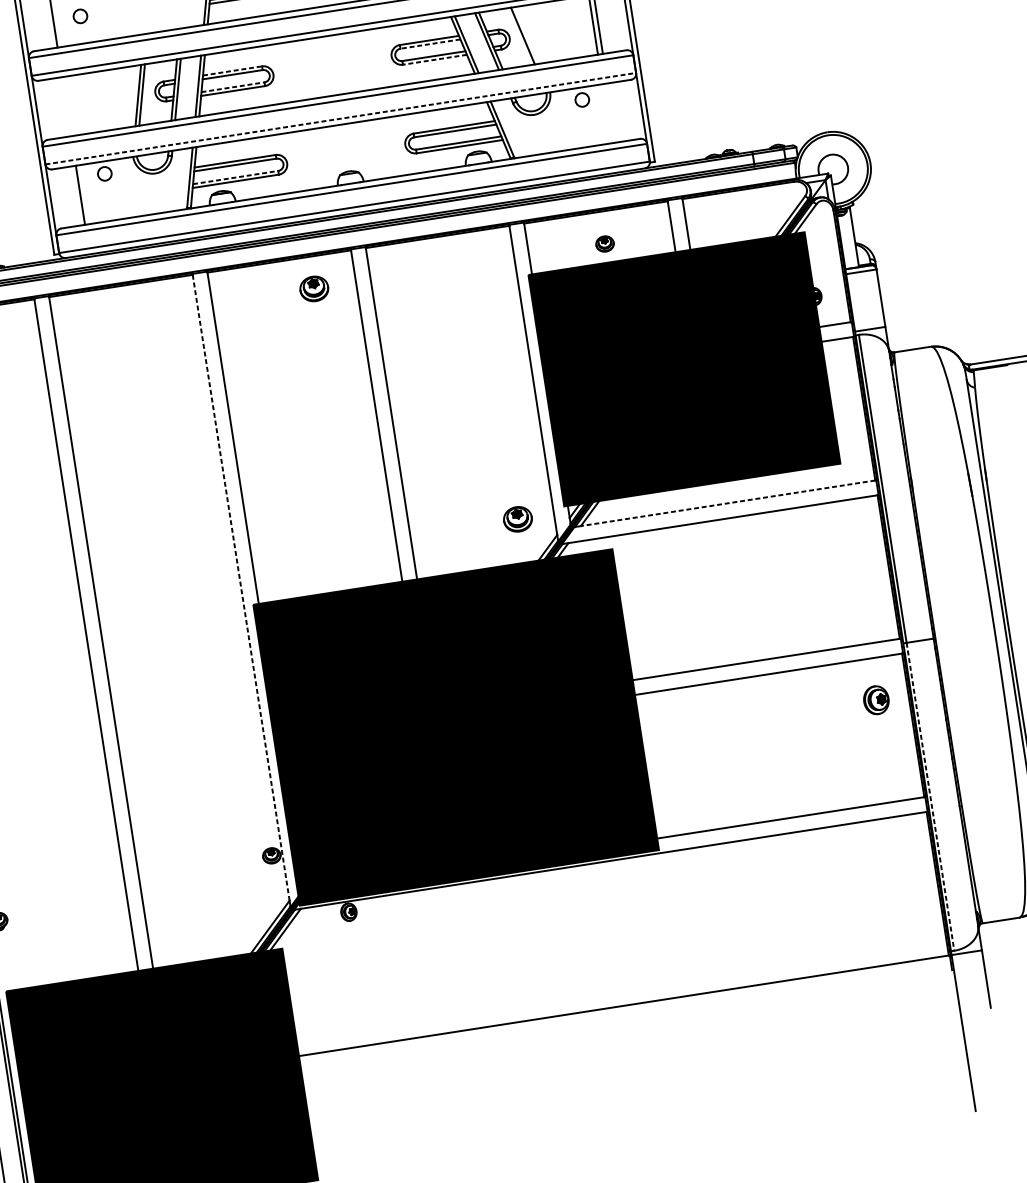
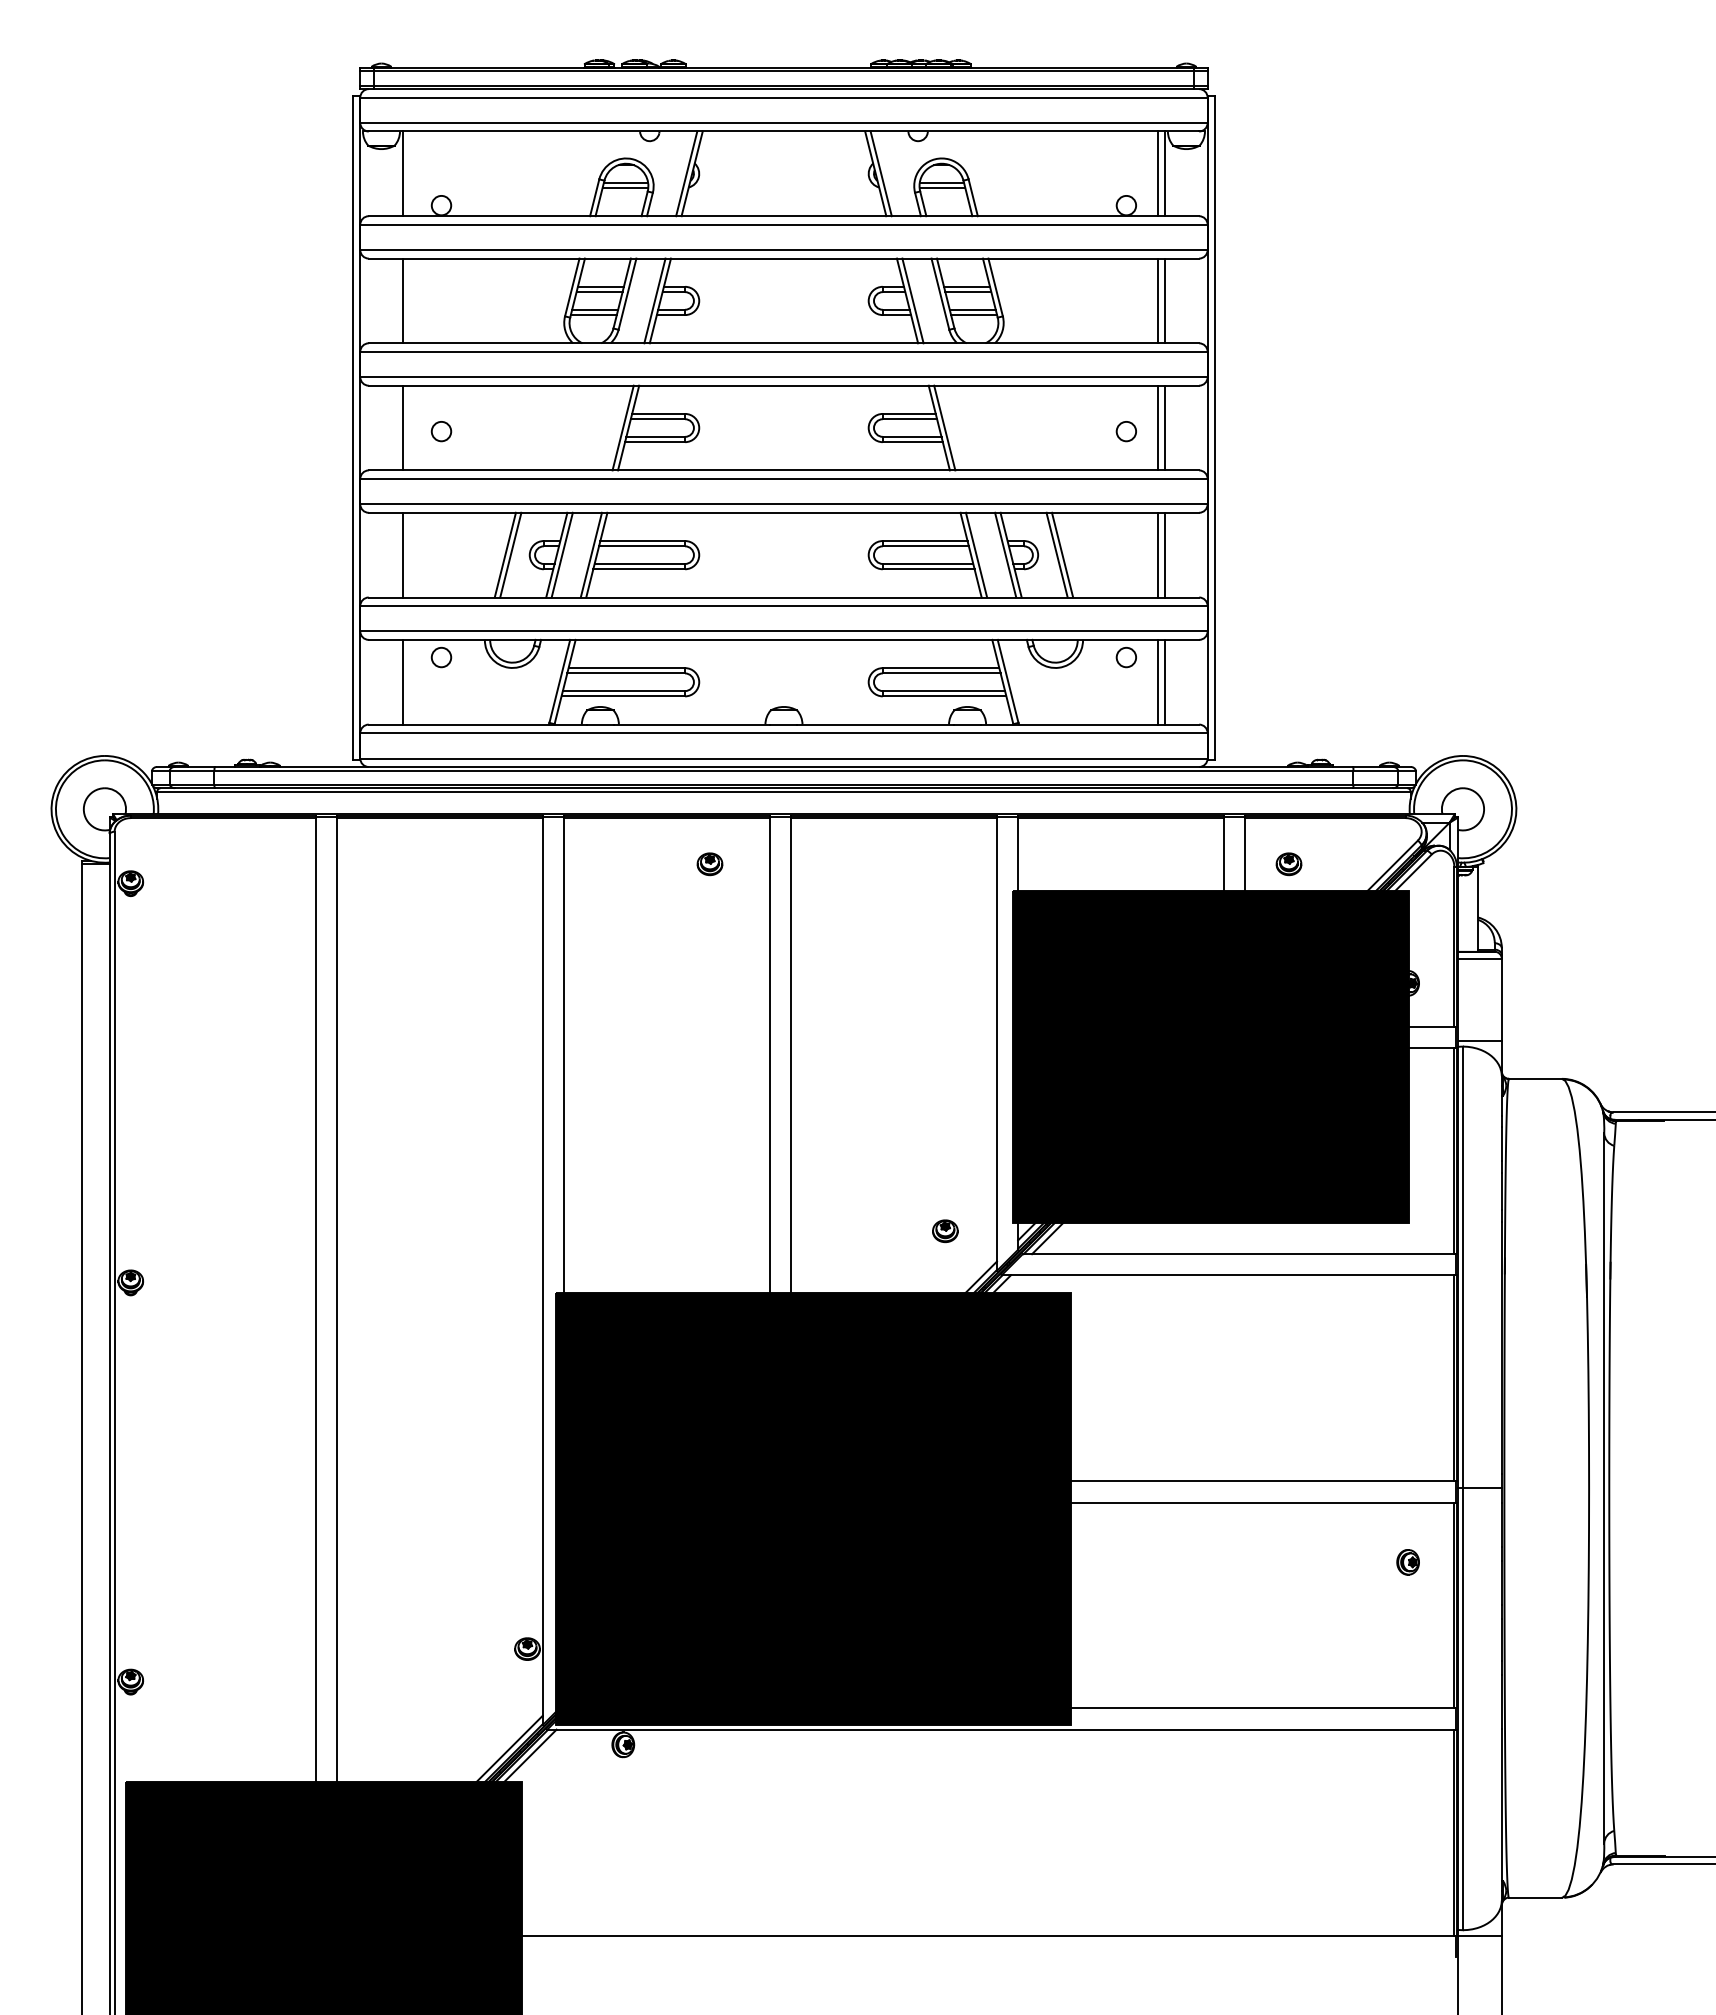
line: (526, 35) -> (1062, 554), added
line: (430, 44) -> (925, 546), dashed -> solid
line: (434, 59) -> (928, 569), dashed -> solid
line: (233, 71) -> (643, 541), dashed -> solid
line: (233, 86) -> (640, 563), dashed -> solid
line: (66, 106) -> (402, 554), added
line: (612, 112) -> (1165, 681), added
line: (607, 113) -> (1158, 681), added
line: (340, 118) -> (783, 631), dashed -> solid
line: (236, 177) -> (624, 691), dashed -> solid
part: (604, 244) -> (1288, 864), moved
part: (314, 289) -> (709, 864), size x0.62
line: (727, 503) -> (1242, 1254), dashed -> solid
part: (518, 519) -> (945, 1231), size x0.62
line: (240, 587) -> (542, 1266), dashed -> solid
part: (875, 700) -> (1407, 1562), size x0.62
line: (930, 796) -> (1463, 1709), dashed -> solid

